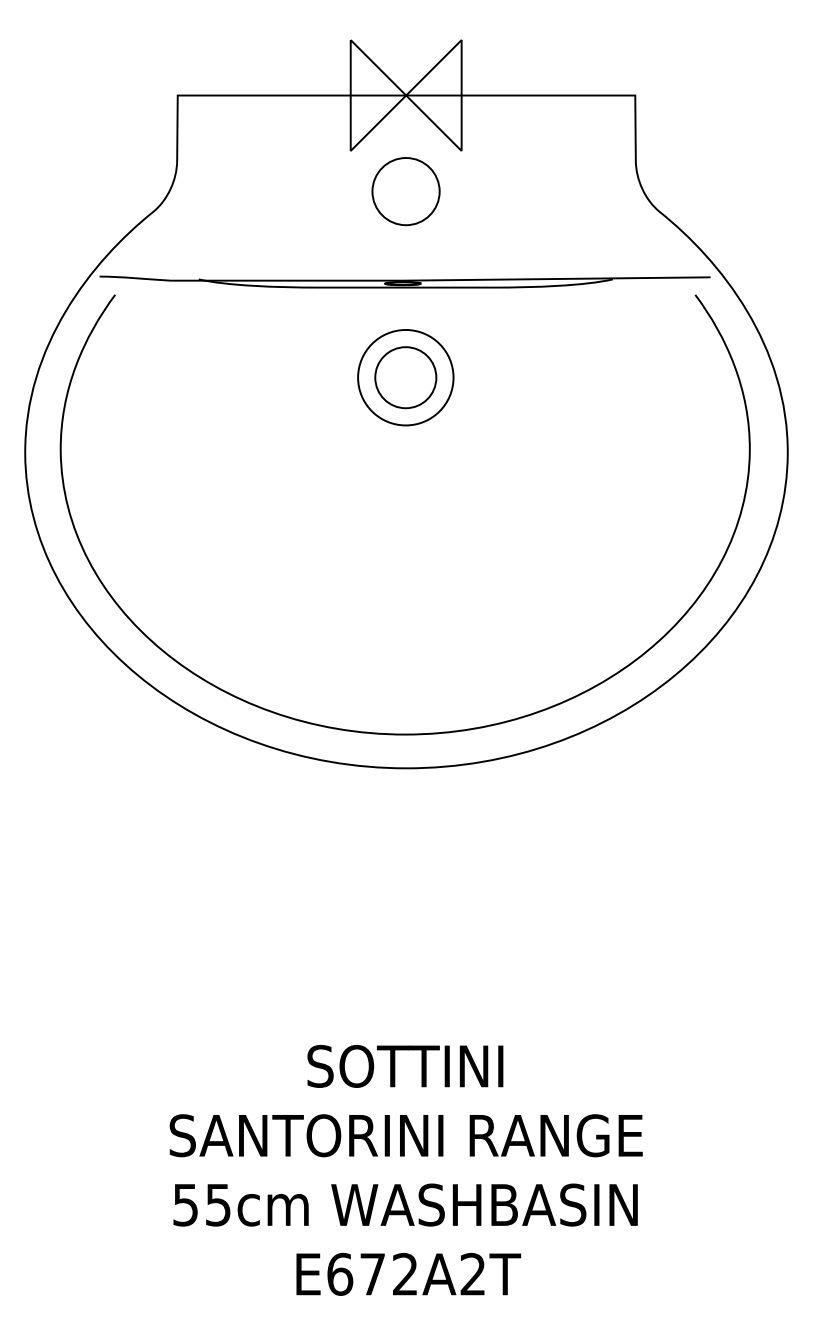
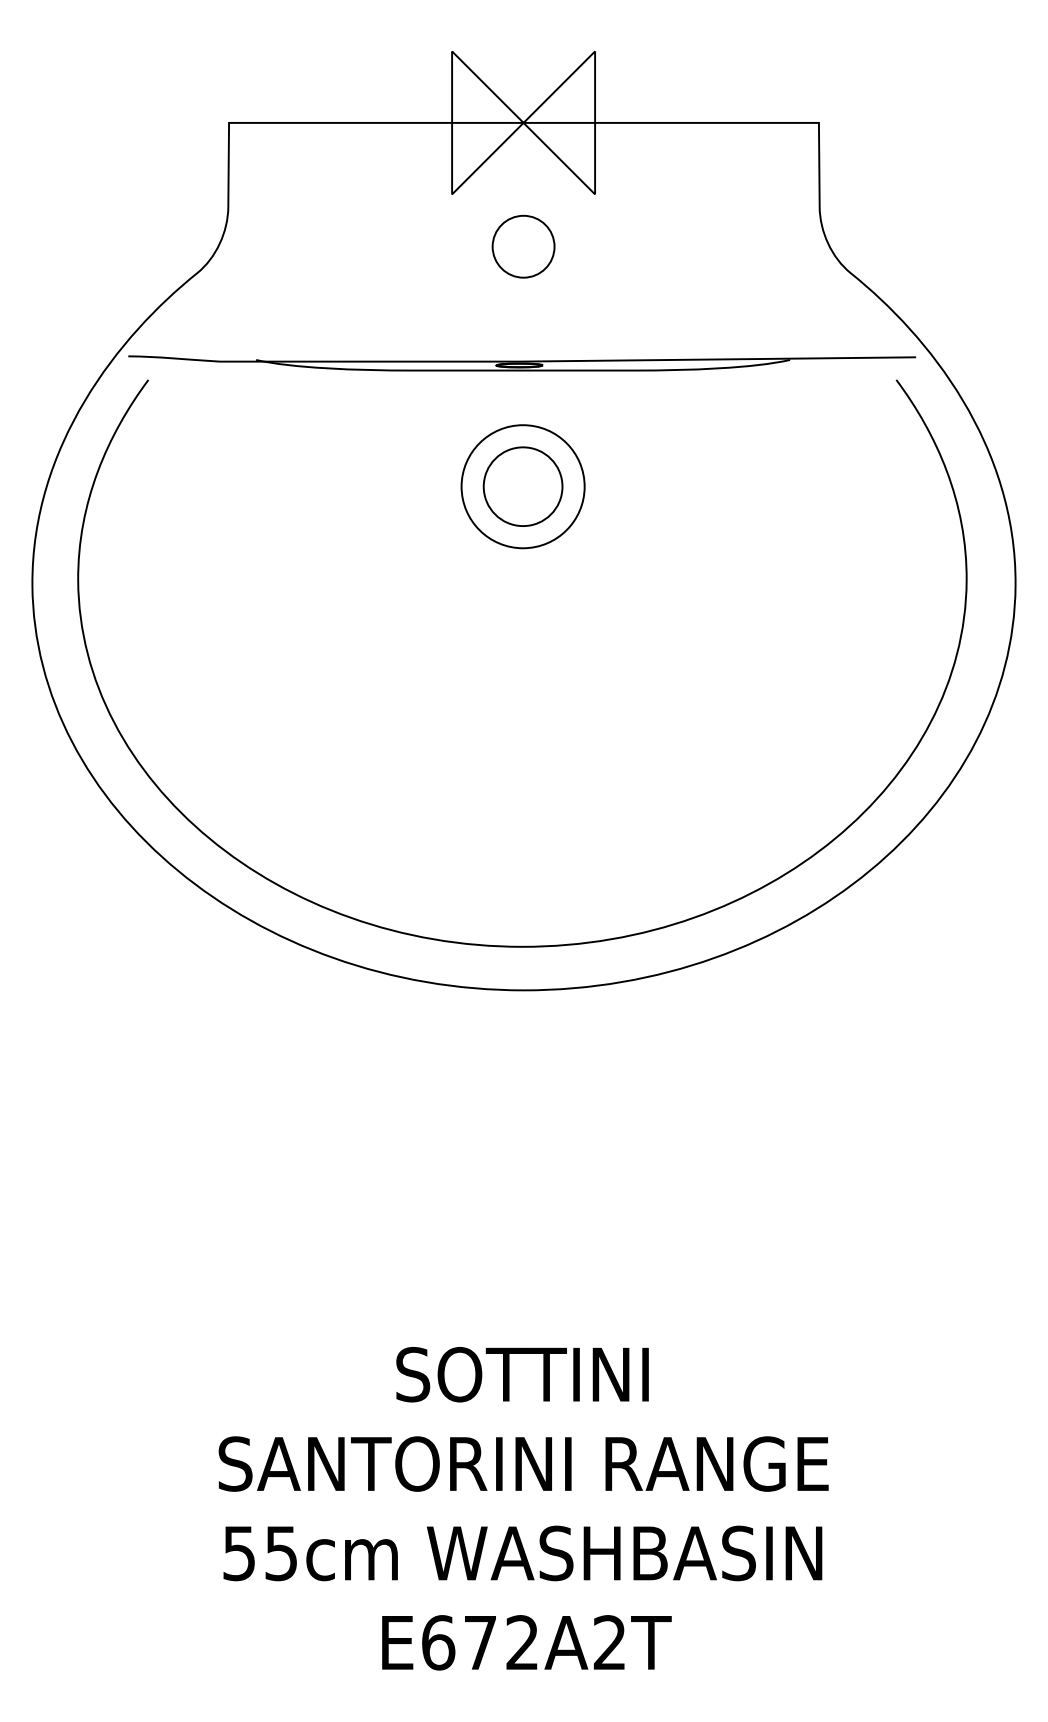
part: (406, 191) -> (524, 246), size x0.71

